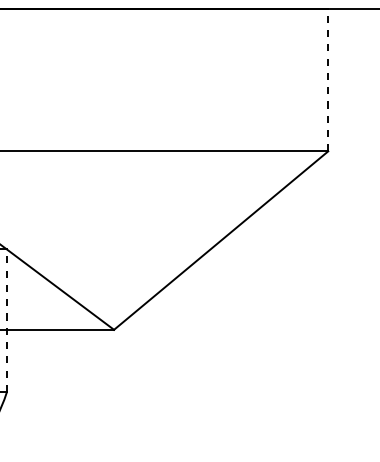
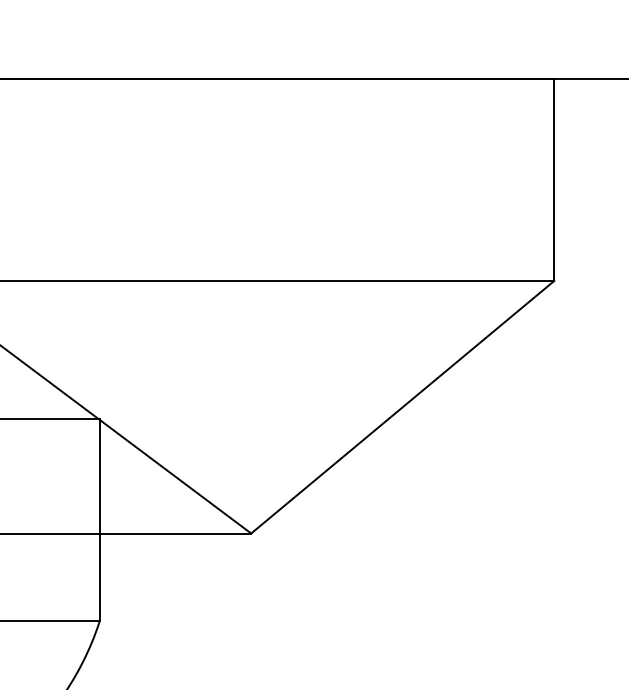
line: (328, 79) -> (554, 179), dashed -> solid
line: (6, 319) -> (99, 519), dashed -> solid

